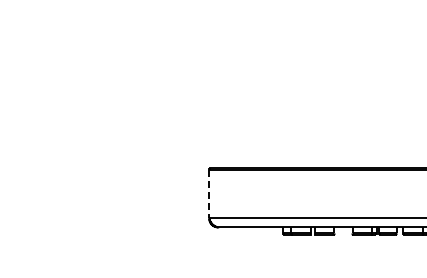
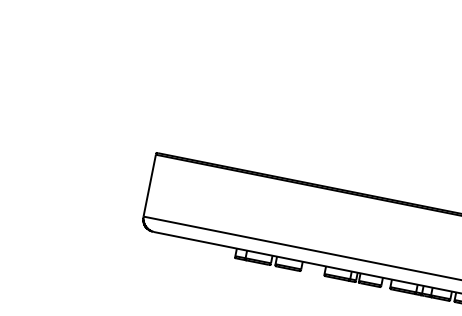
line: (209, 193) -> (150, 185), dashed -> solid

